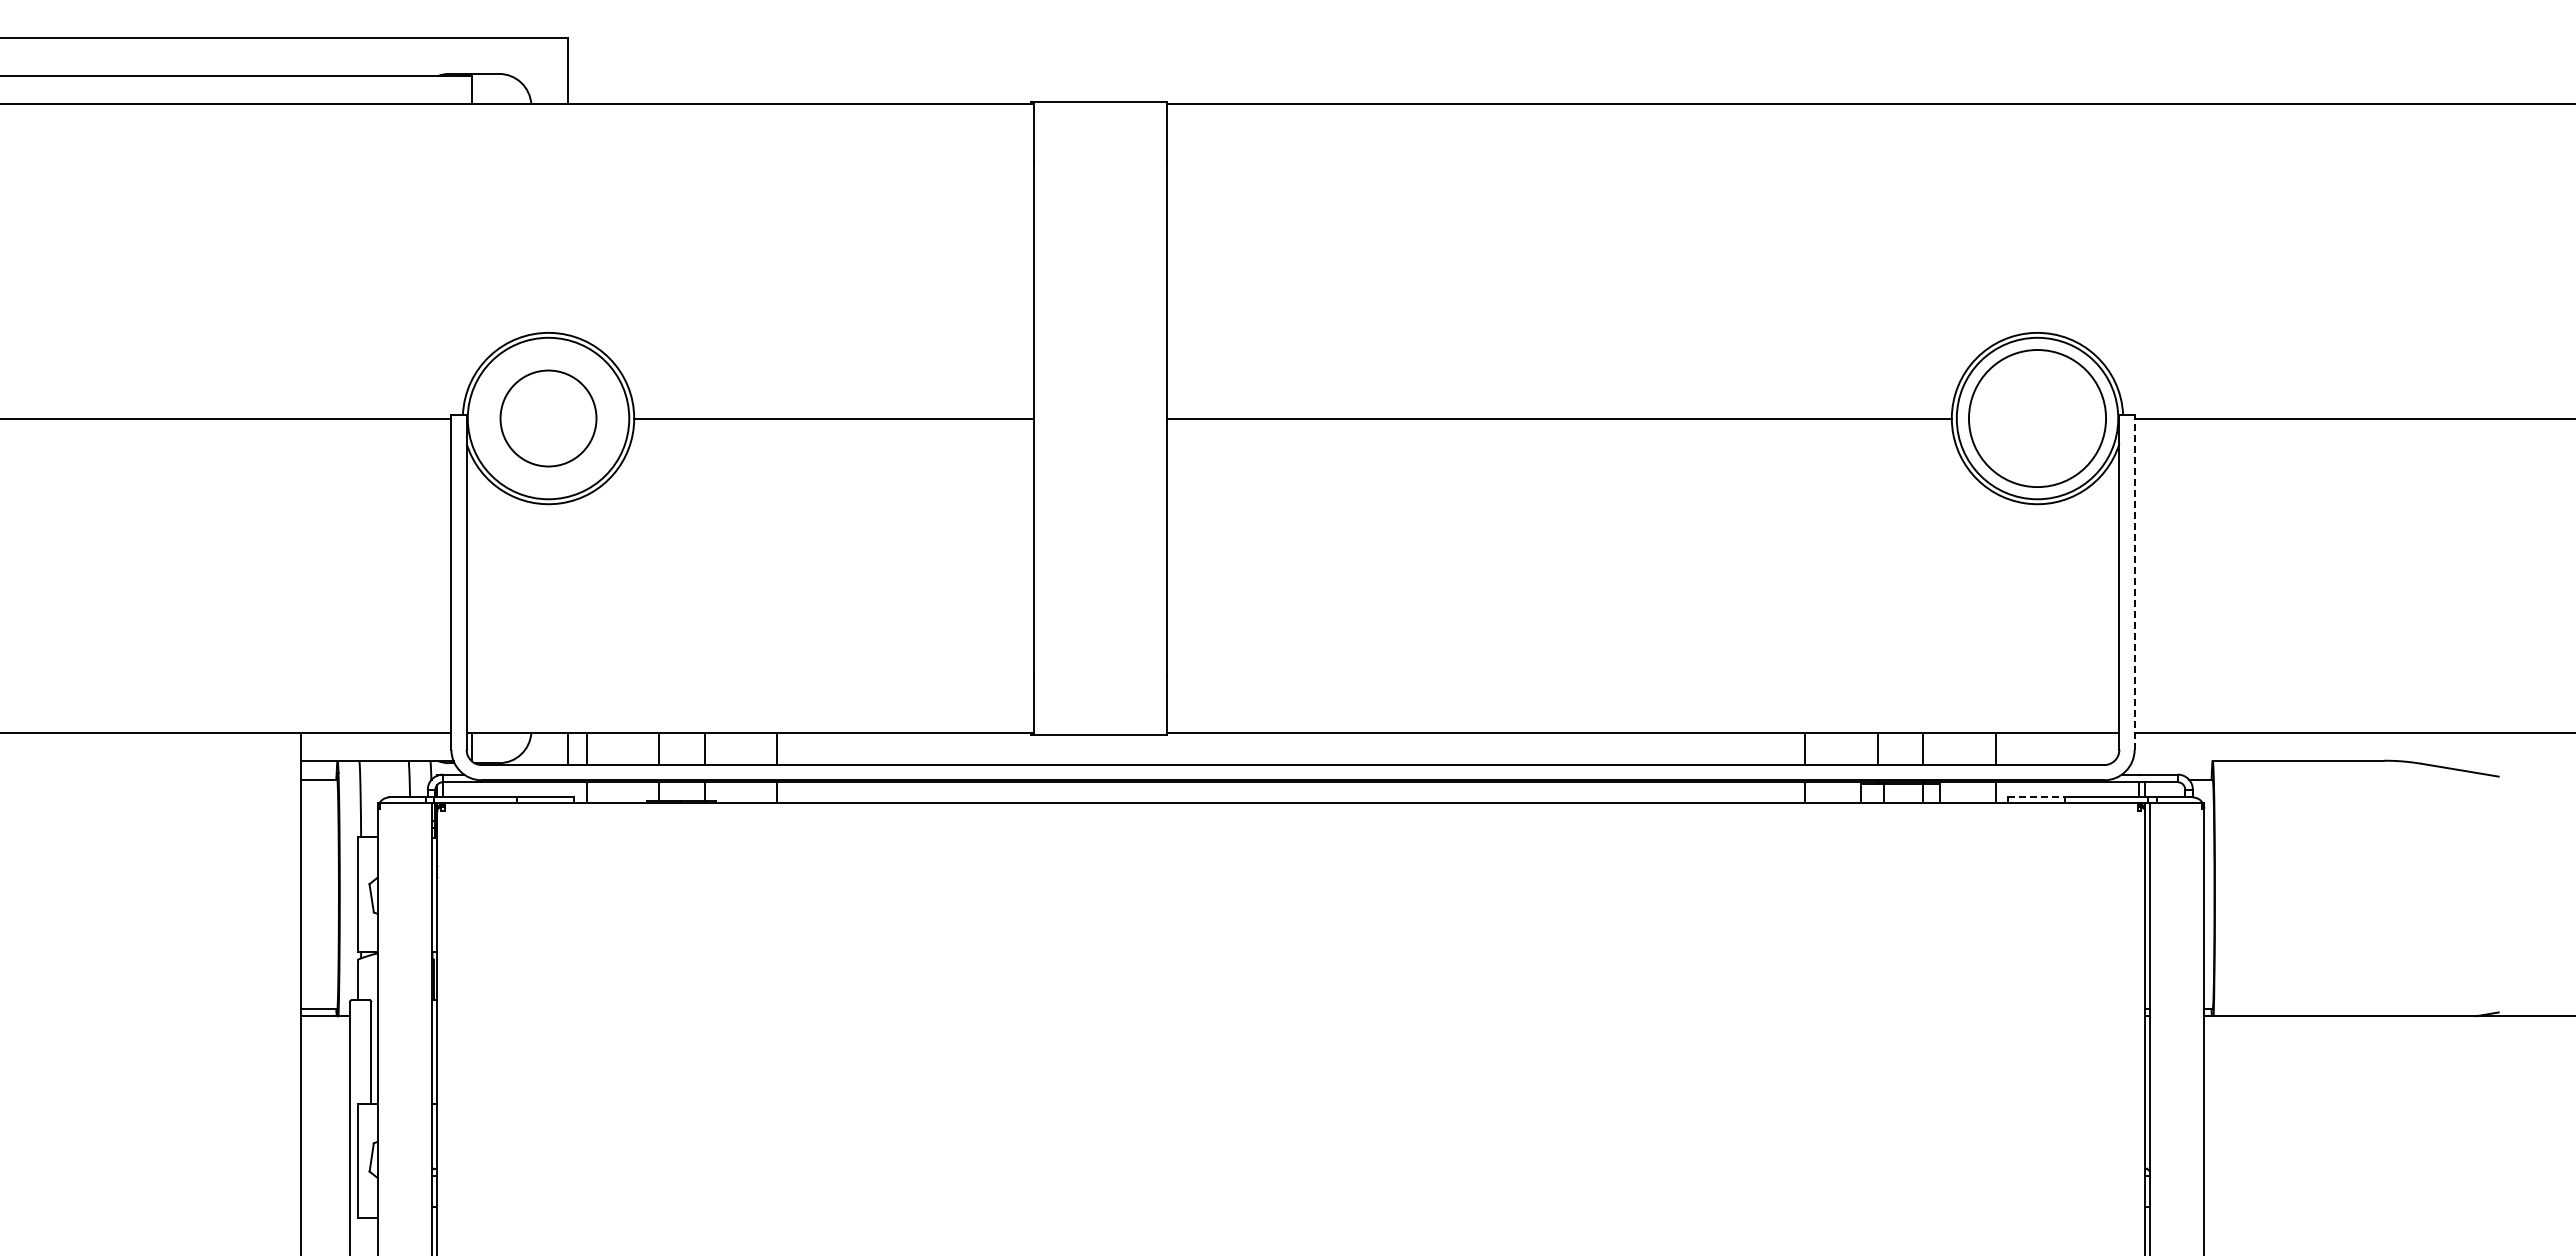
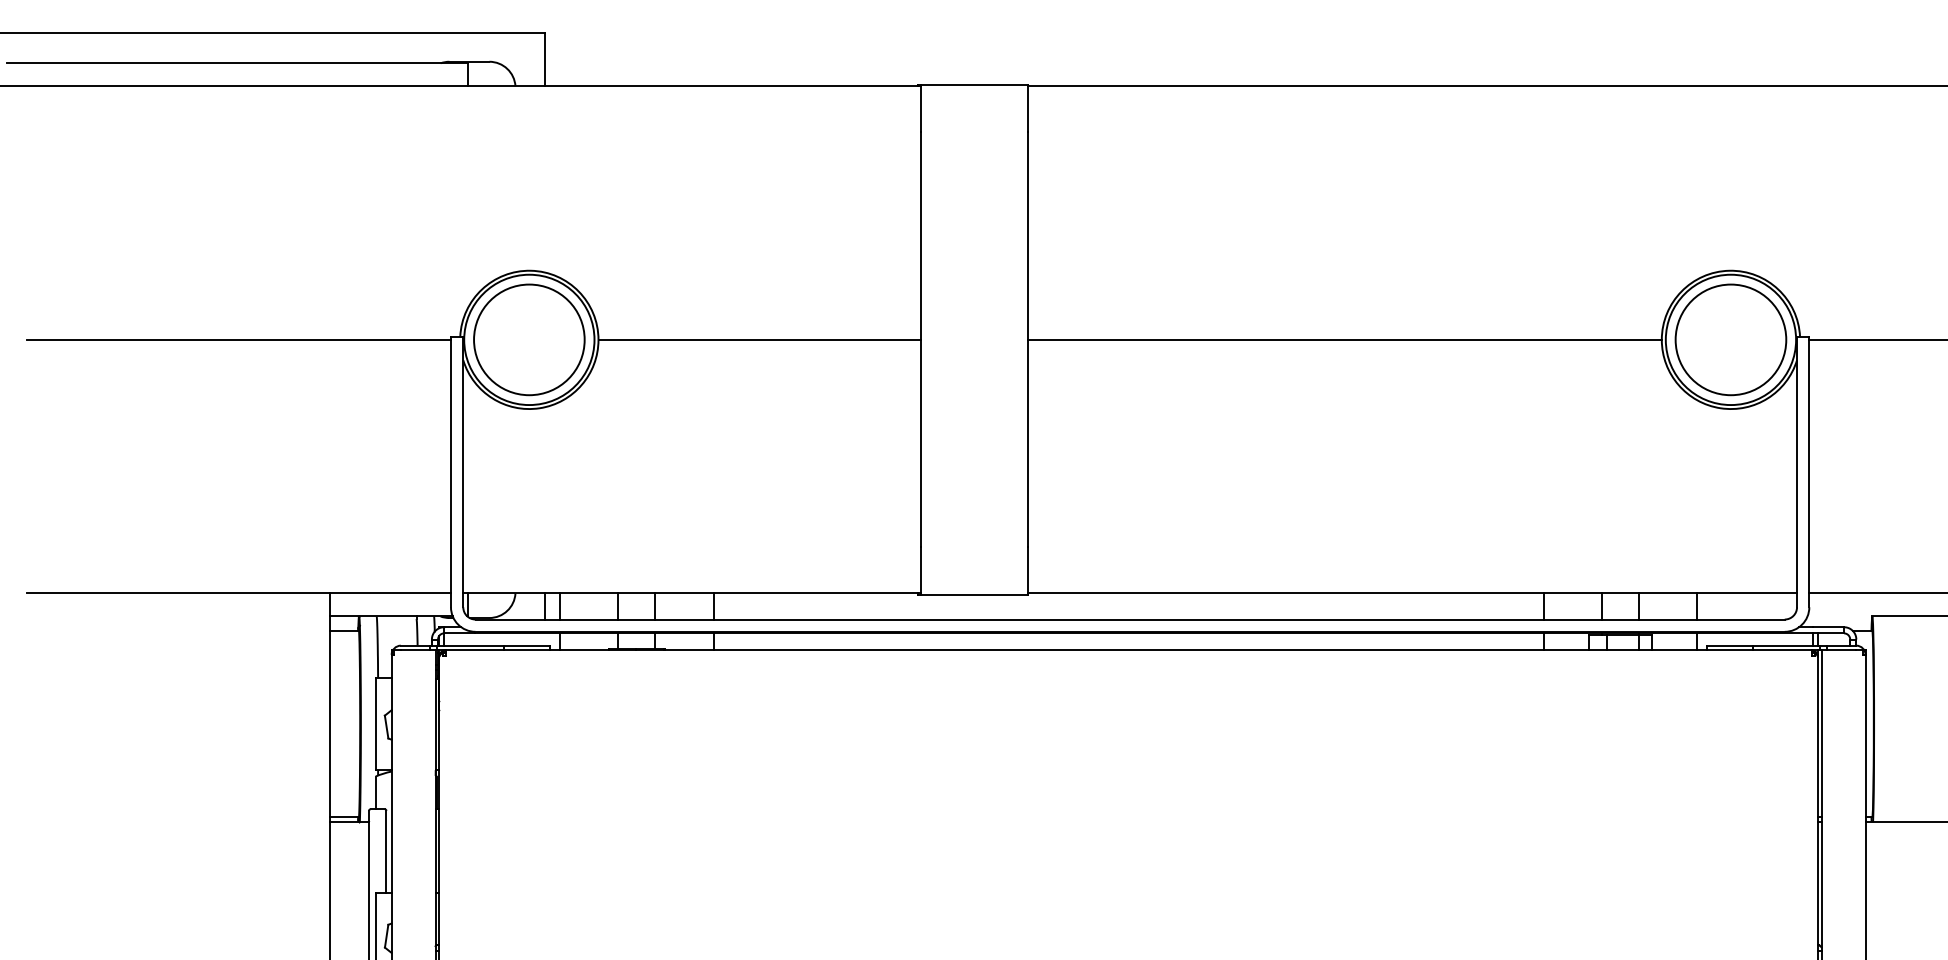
circle: (548, 418) -> (529, 339), size x1.43
line: (2134, 582) -> (1809, 472), dashed -> solid
line: (2036, 797) -> (1730, 645), dashed -> solid

